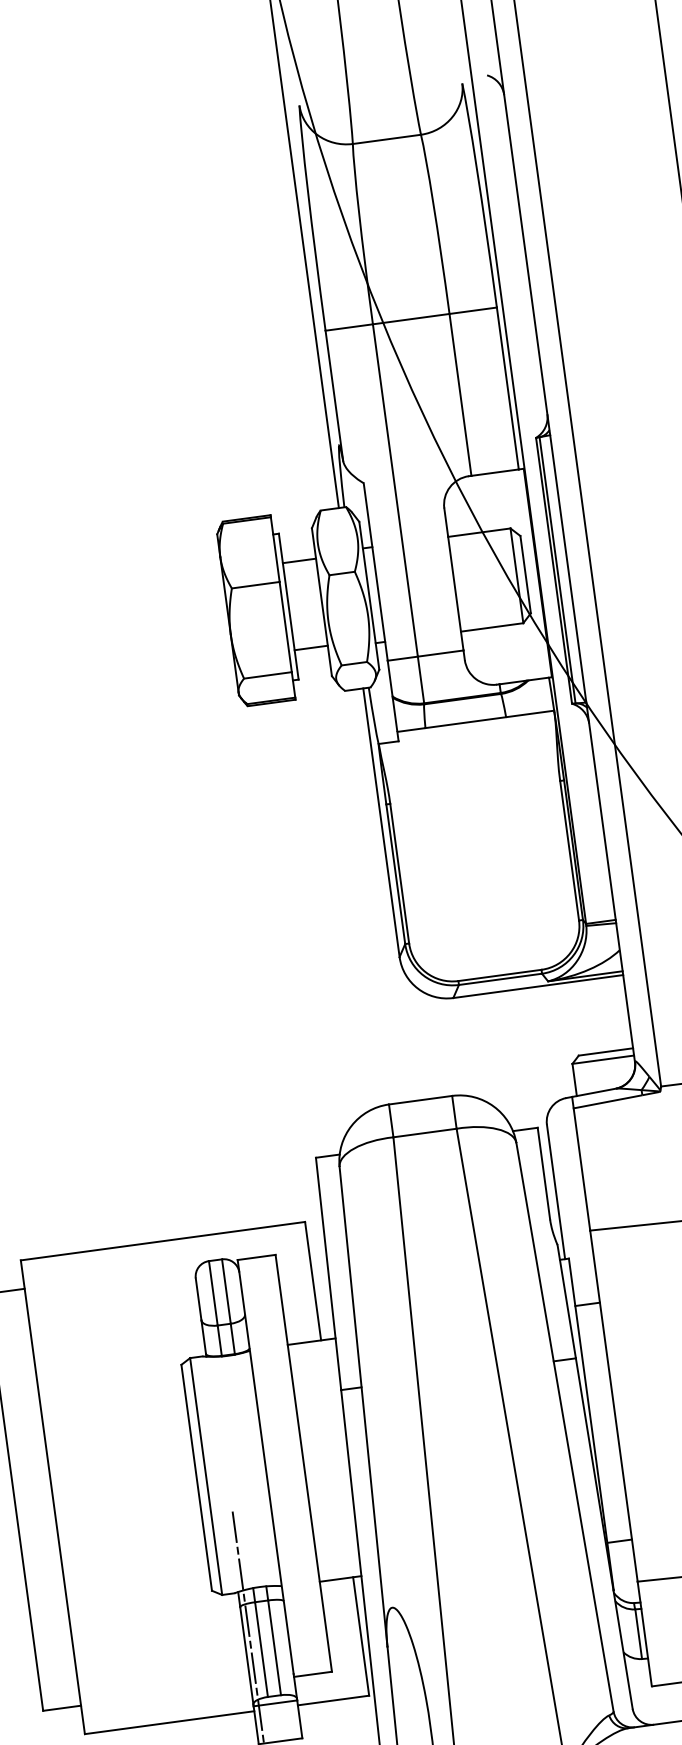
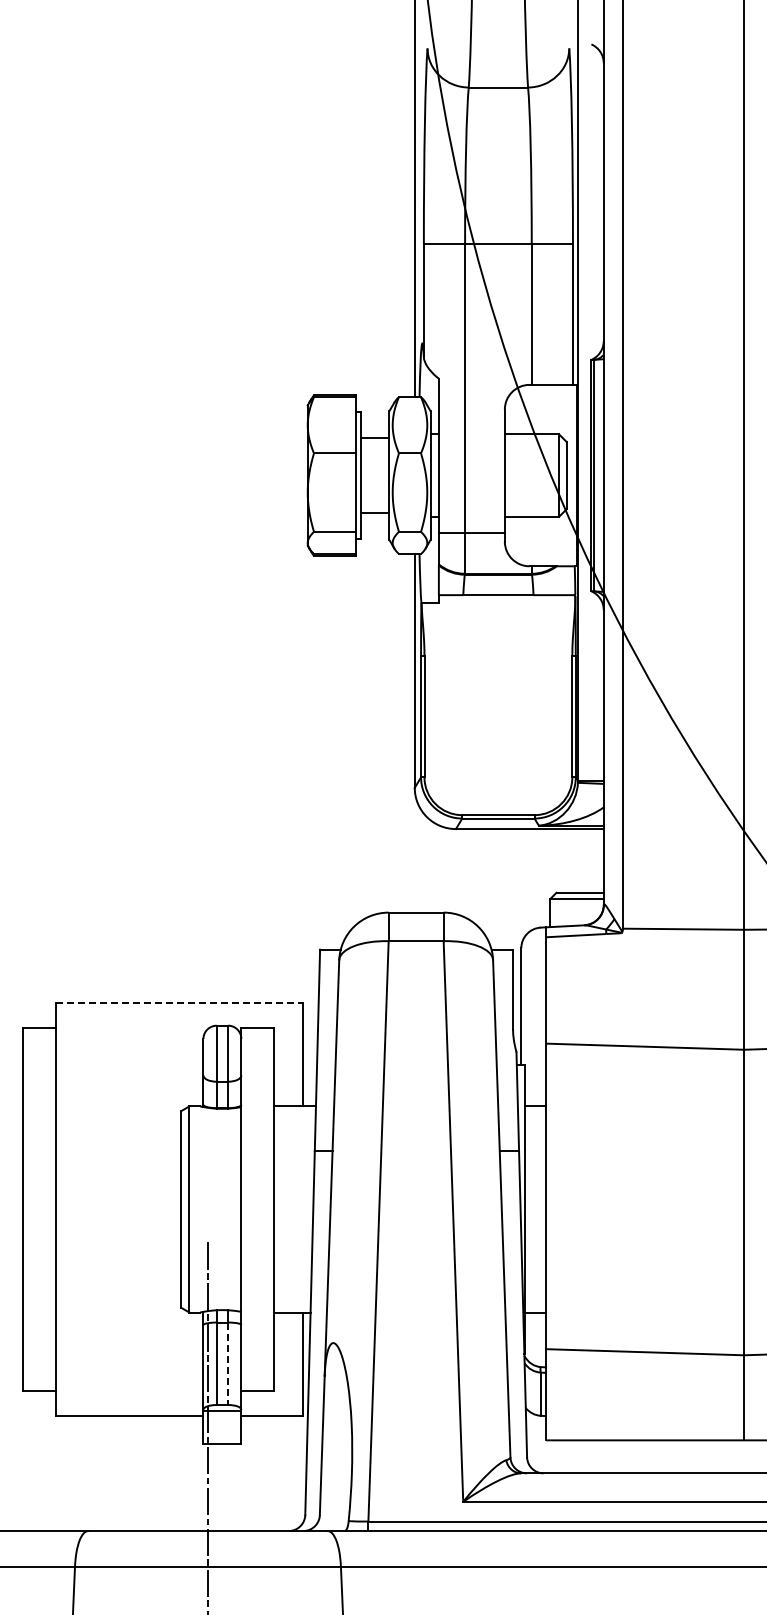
line: (162, 1241) -> (179, 1003), solid -> dashed
line: (275, 1648) -> (228, 1364), solid -> dashed

